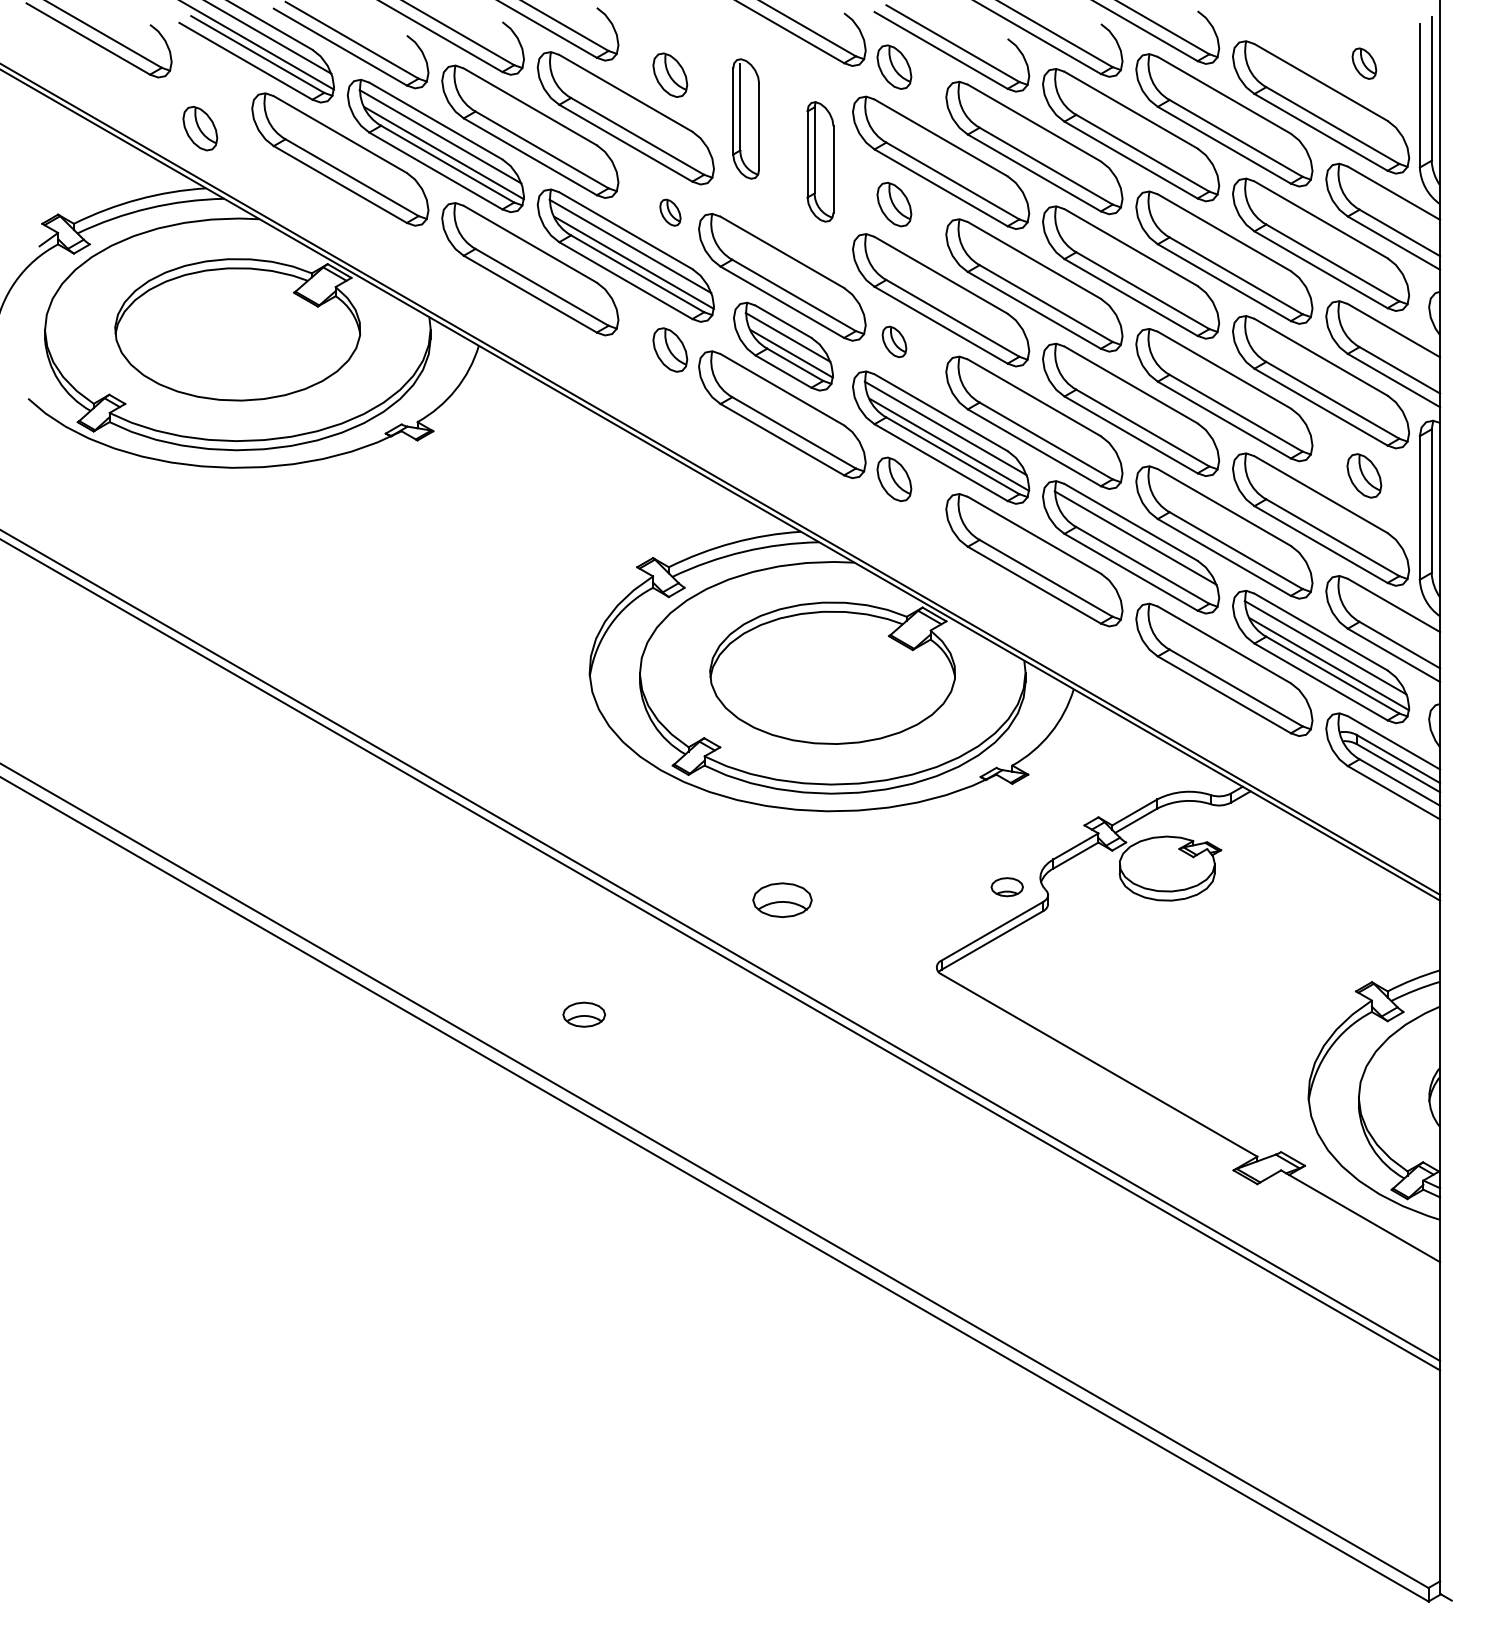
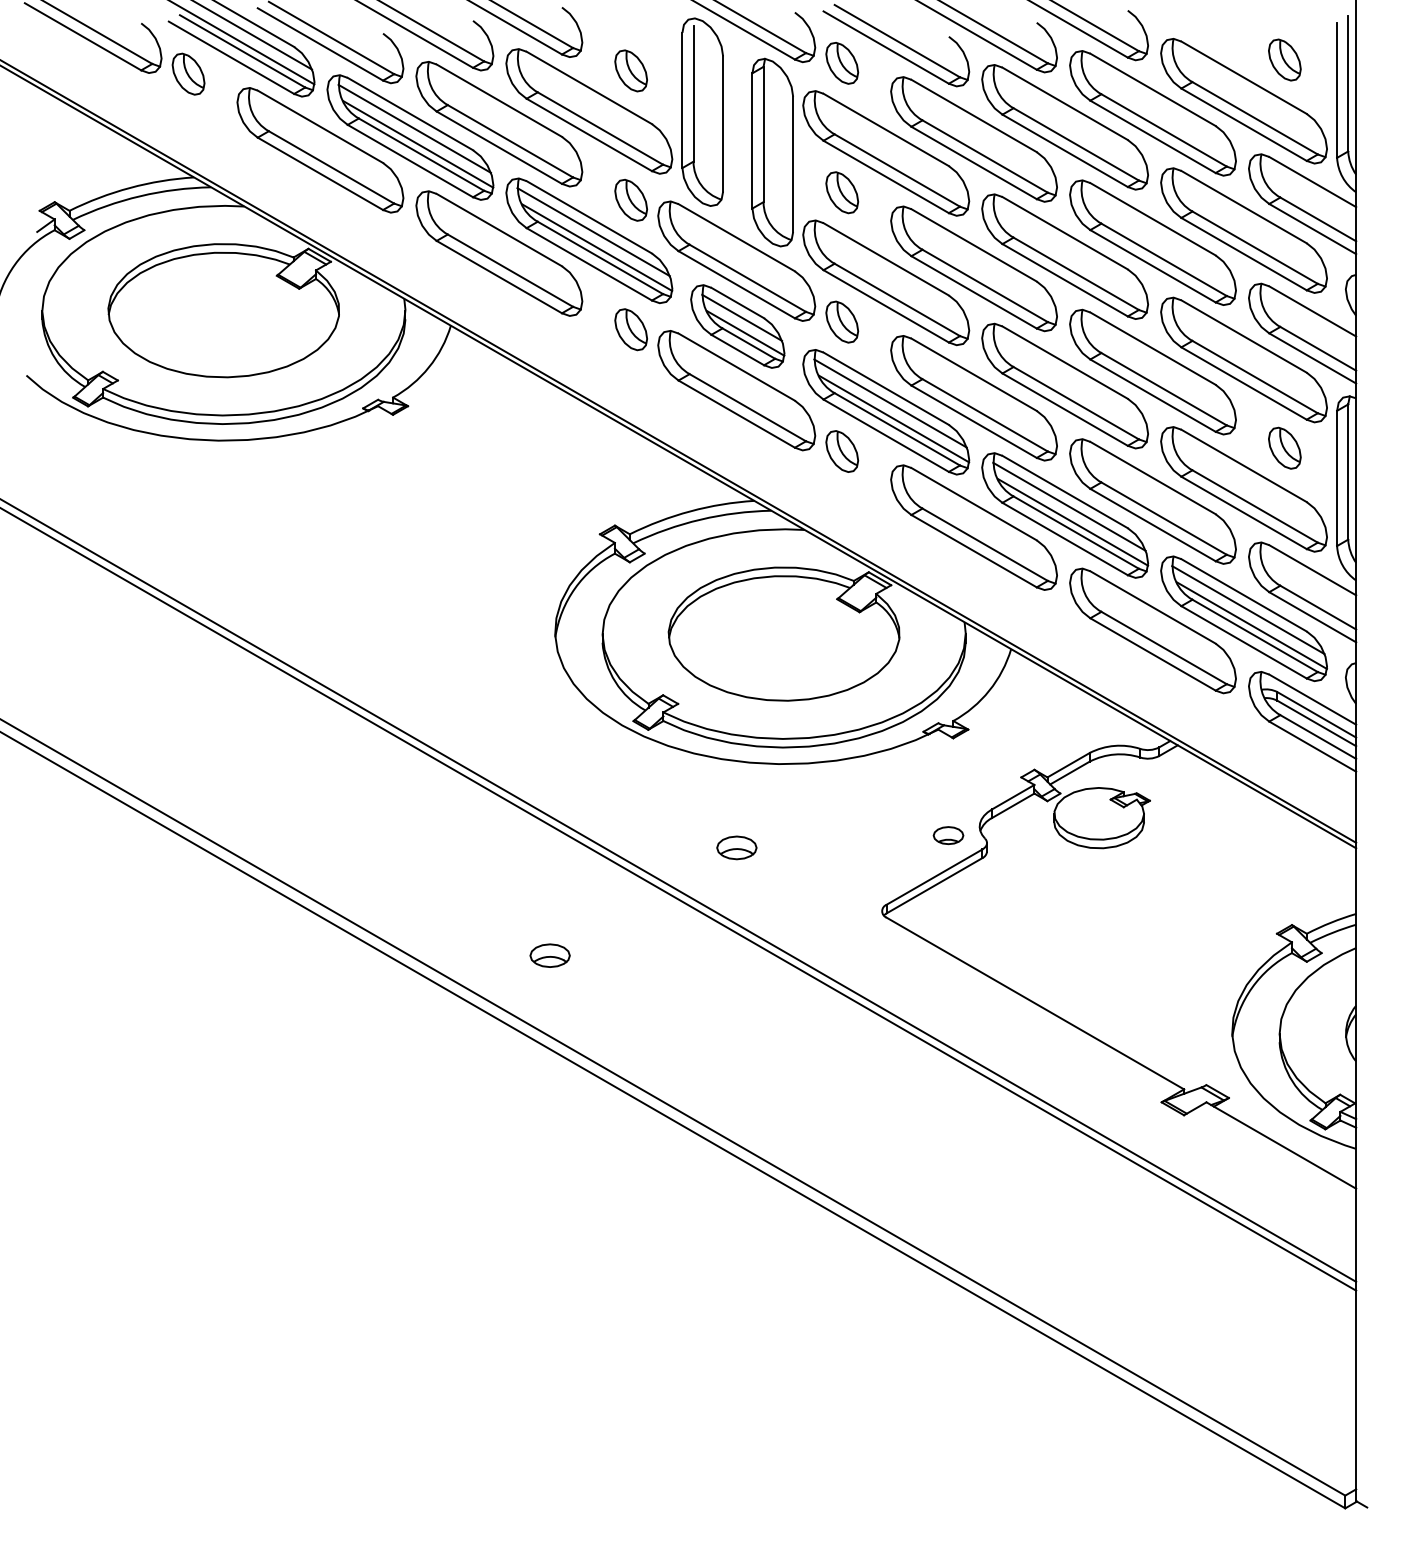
part: (1363, 63) -> (1284, 59), size x1.43
part: (746, 118) -> (702, 111), size x1.67
part: (200, 127) -> (188, 73), moved
part: (820, 161) -> (772, 152), size x1.67
part: (670, 212) -> (631, 200), size x1.67
part: (894, 341) -> (842, 321), size x1.43
line: (1138, 554) -> (1072, 522), added
part: (782, 899) -> (736, 847), size x0.71

